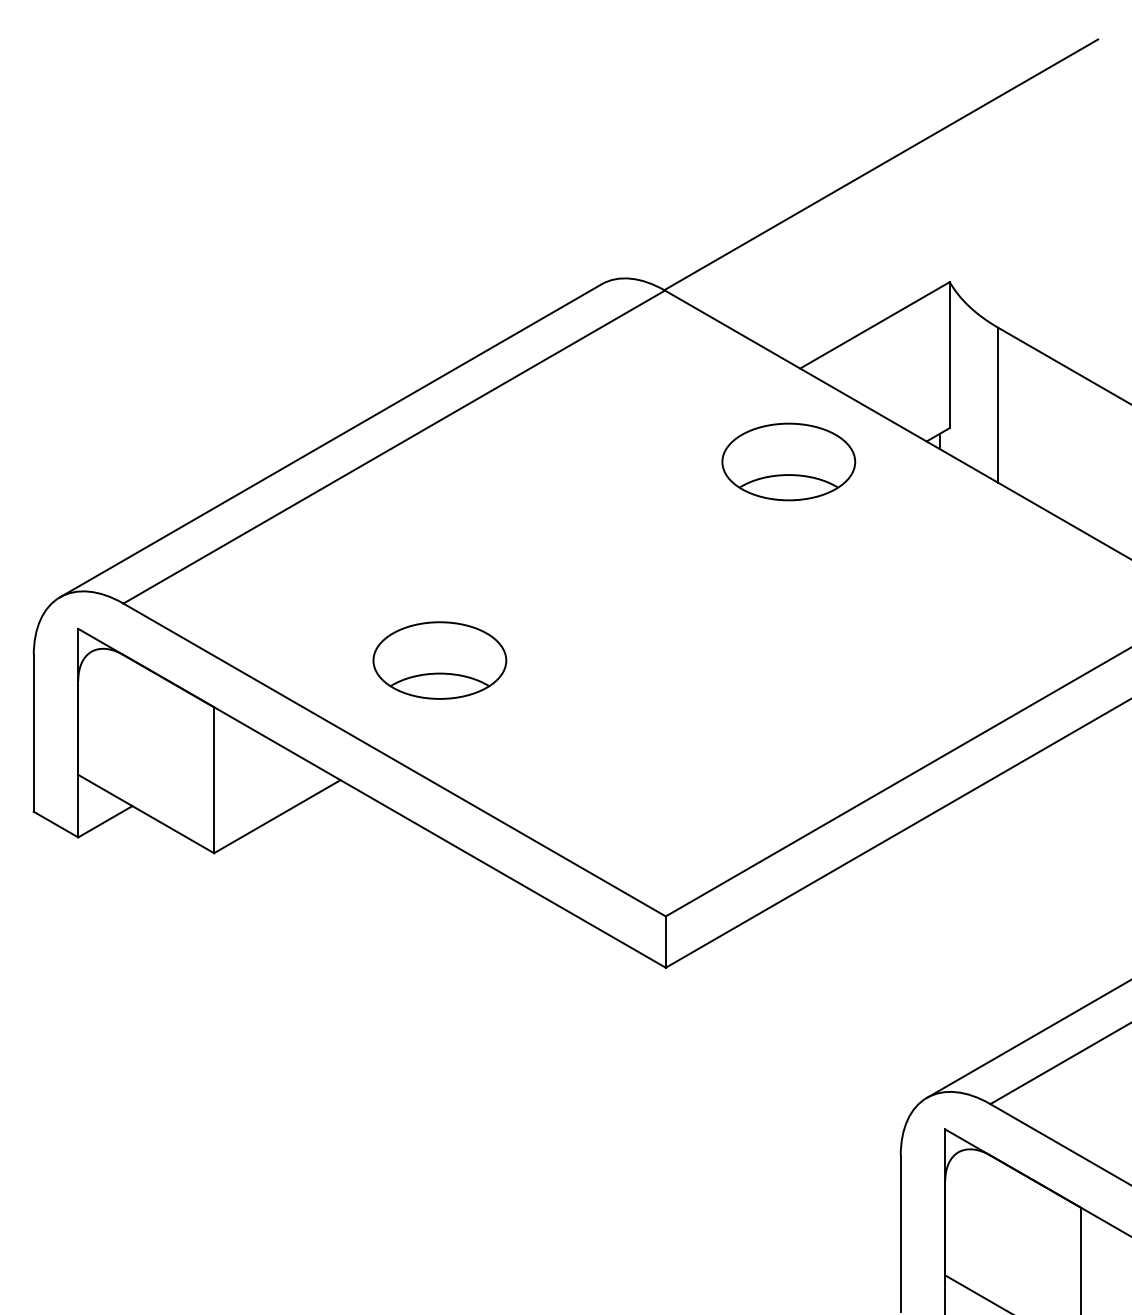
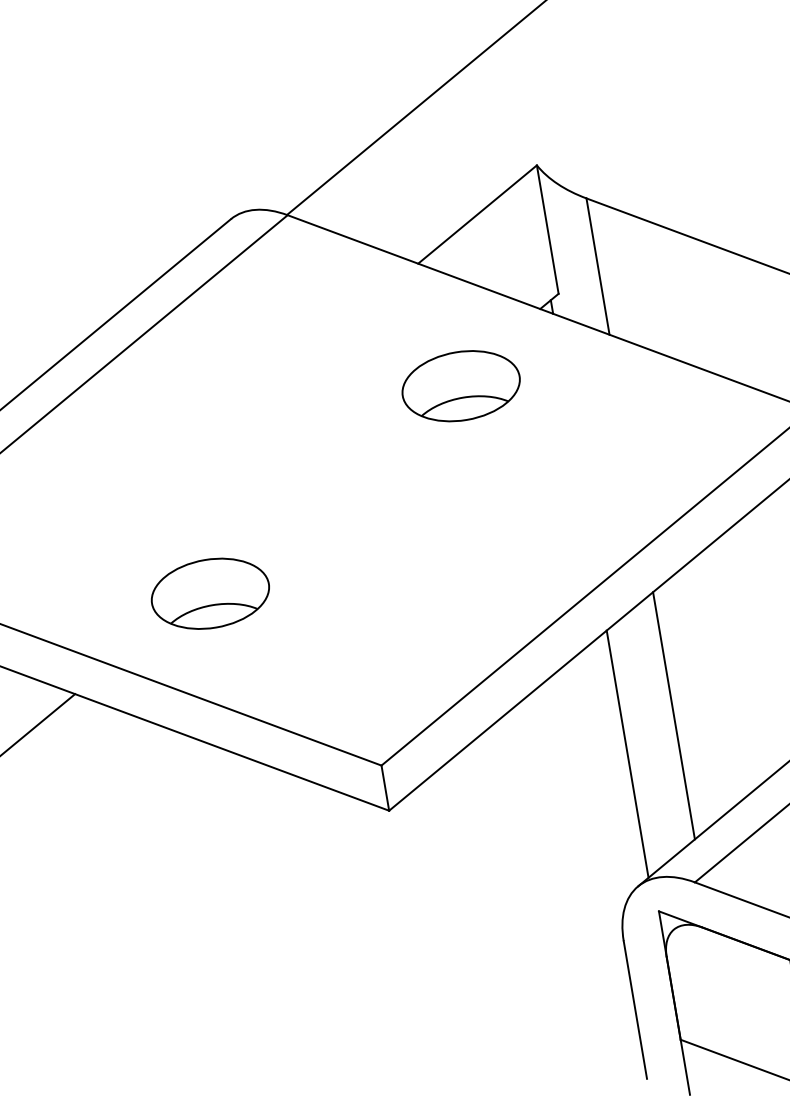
part: (788, 461) -> (460, 385), moved
part: (439, 660) -> (210, 593), moved
line: (998, 915) -> (674, 715), added
line: (939, 949) -> (627, 753), added

